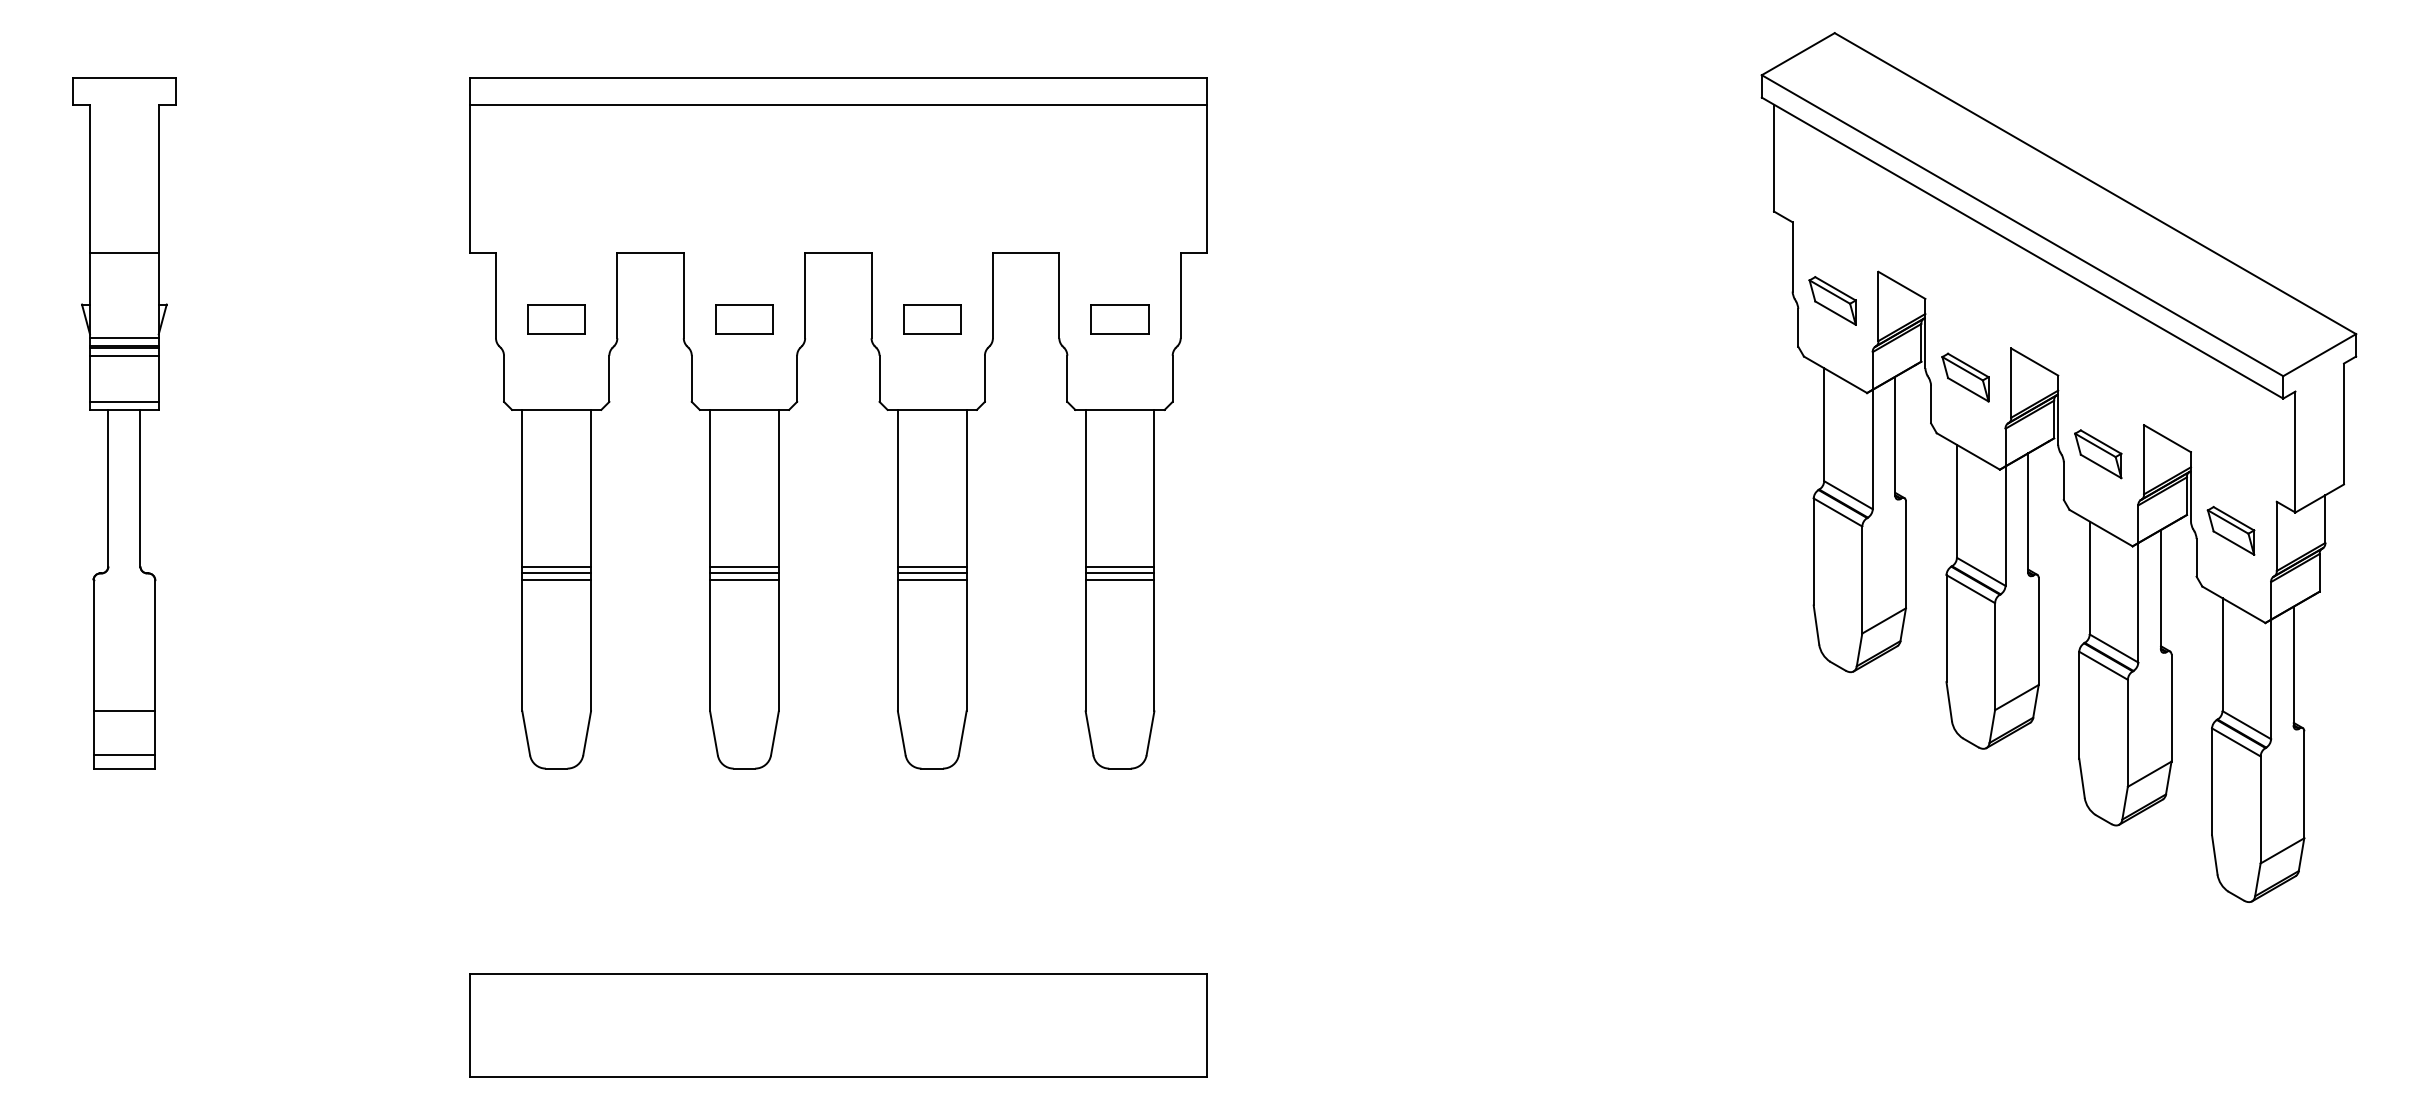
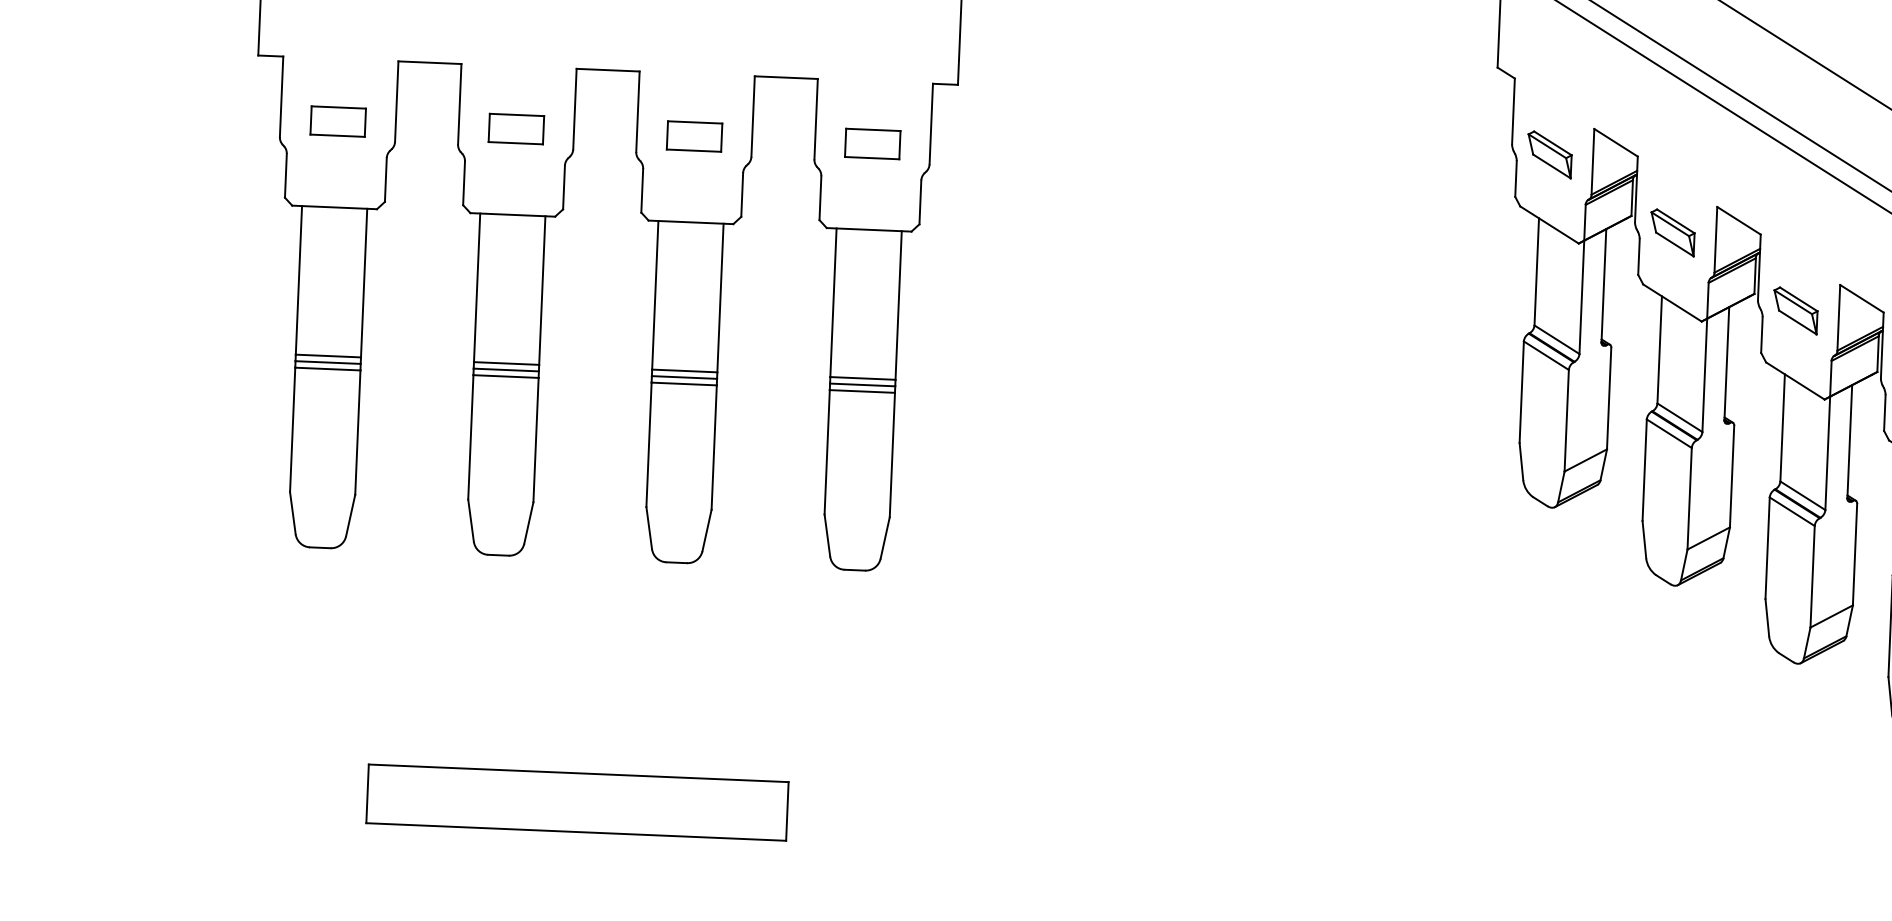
part: (838, 1025) -> (577, 802), size x0.6

